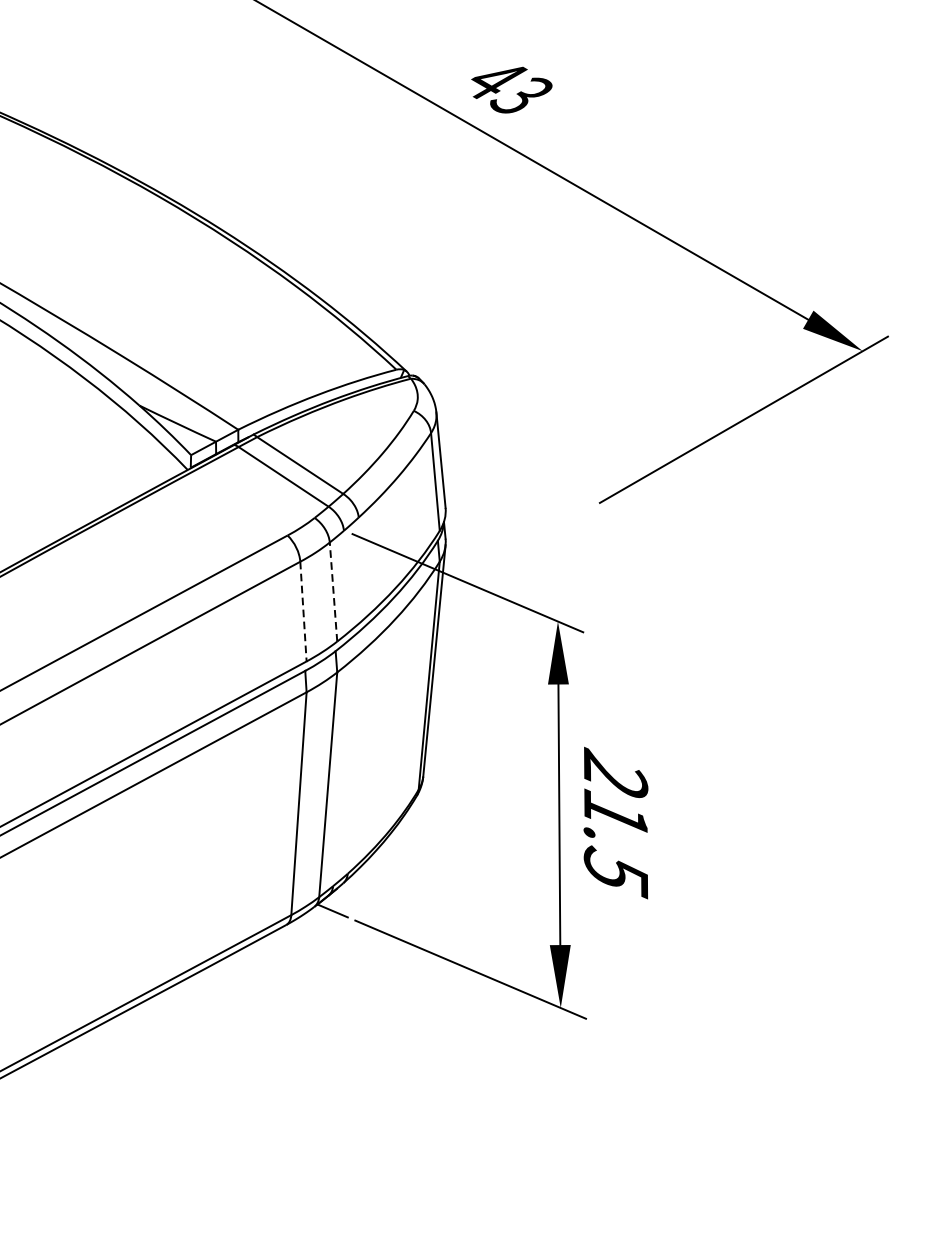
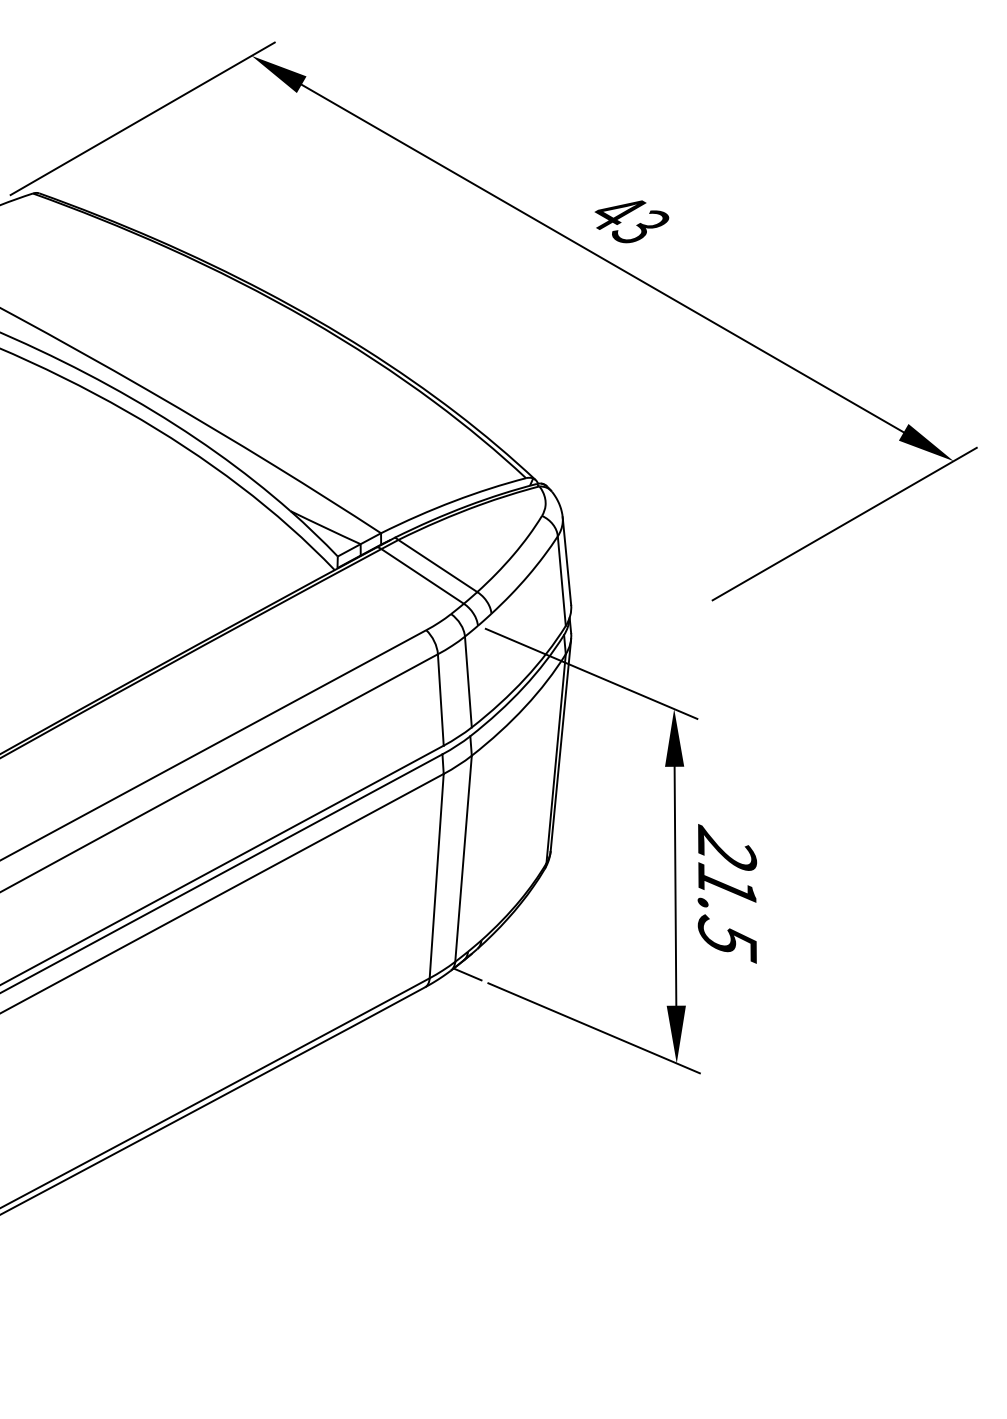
line: (333, 592) -> (468, 682), dashed -> solid
line: (303, 611) -> (440, 699), dashed -> solid

